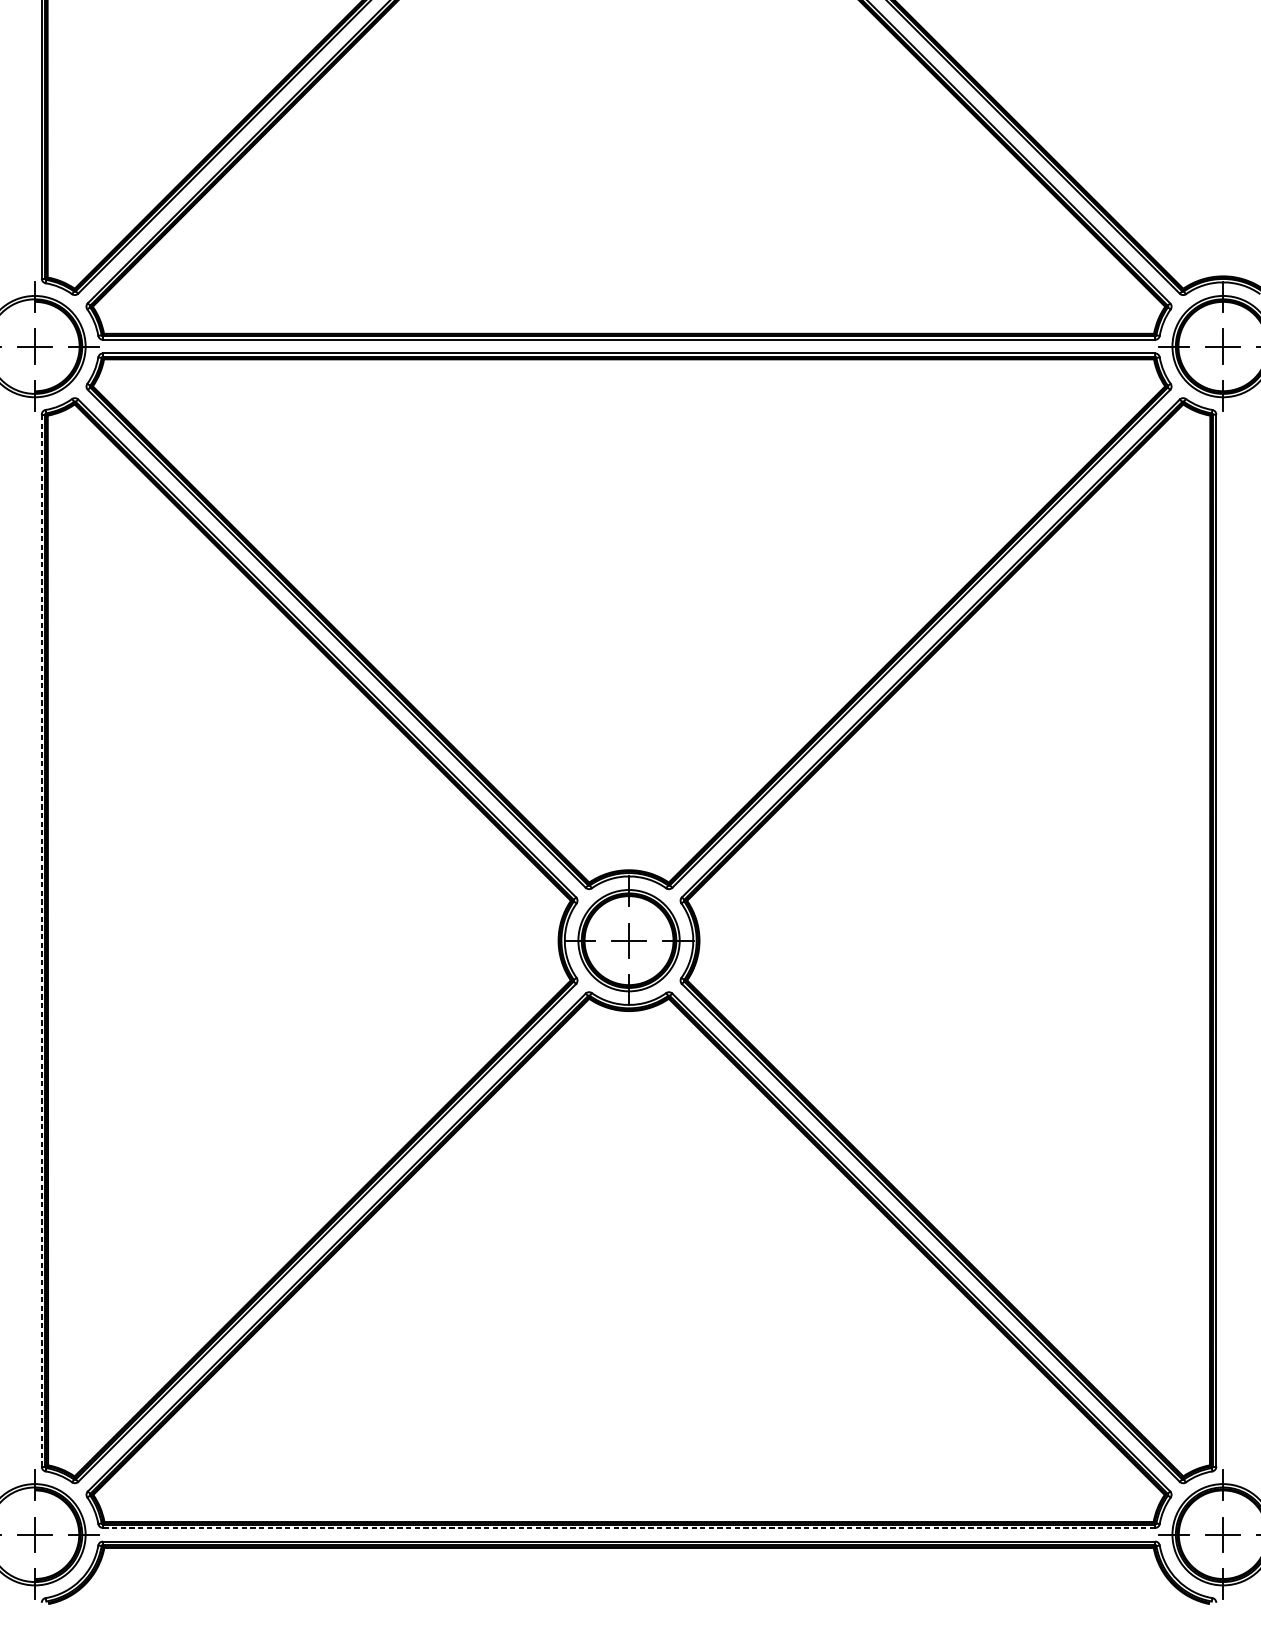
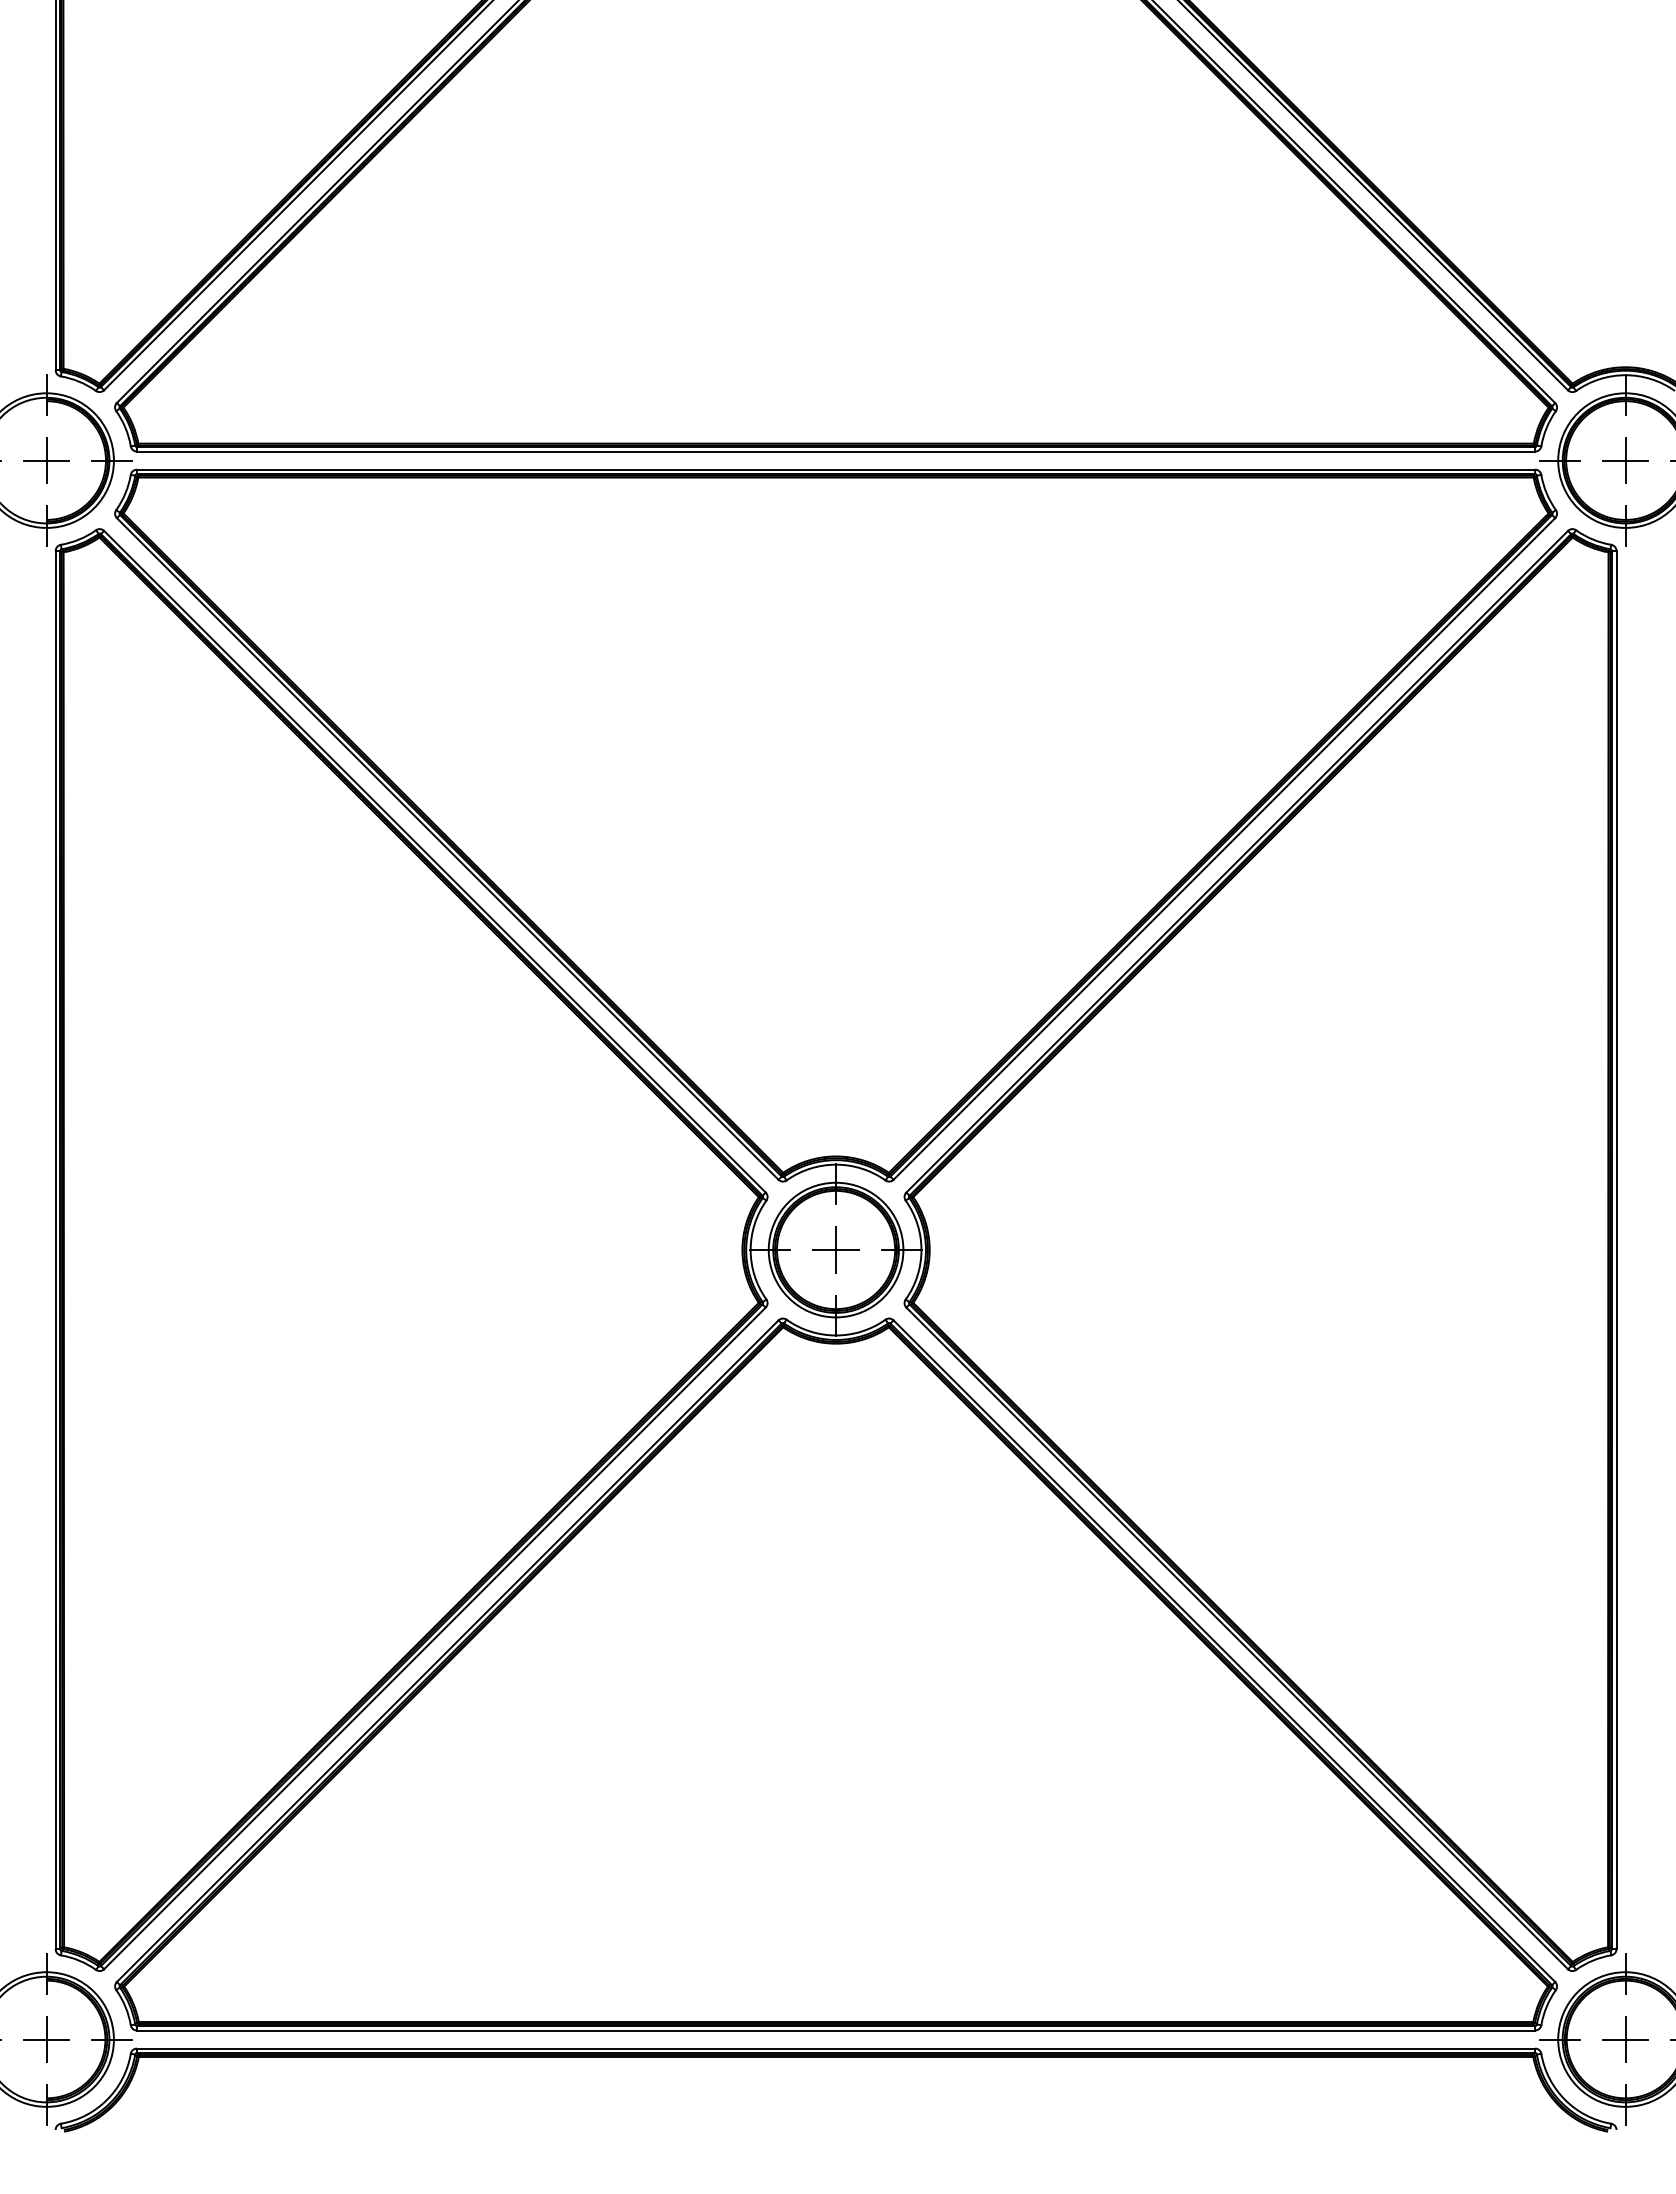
line: (41, 940) -> (55, 1249), dashed -> solid
line: (628, 1527) -> (835, 2030), dashed -> solid

